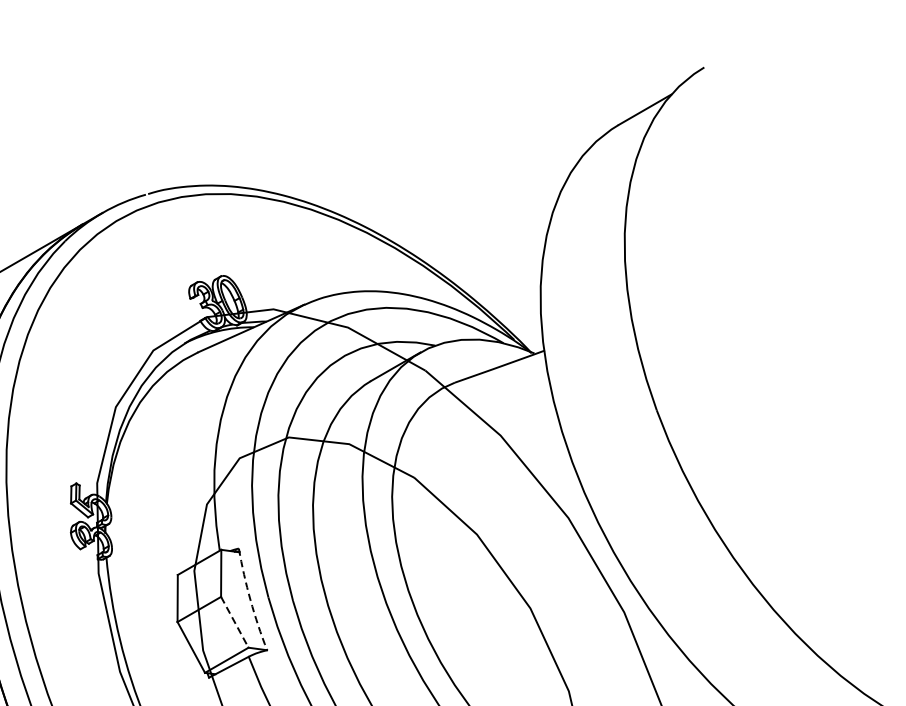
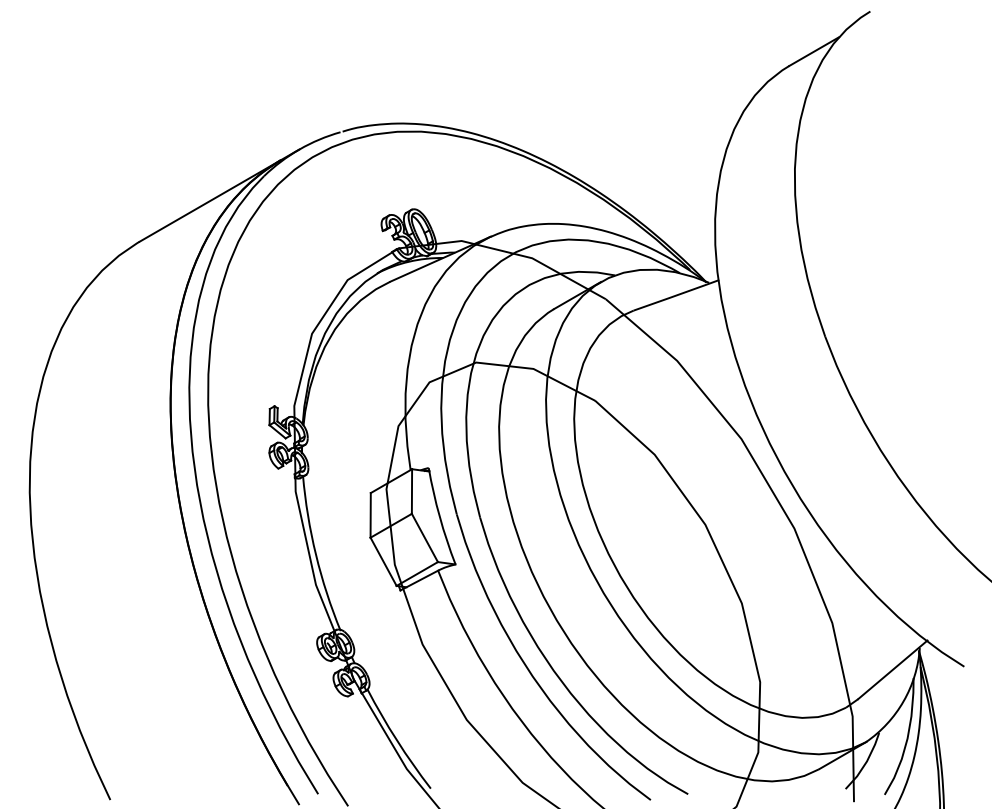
arc: (250, 599) -> (439, 516), dashed -> solid
line: (235, 622) -> (425, 538), dashed -> solid

